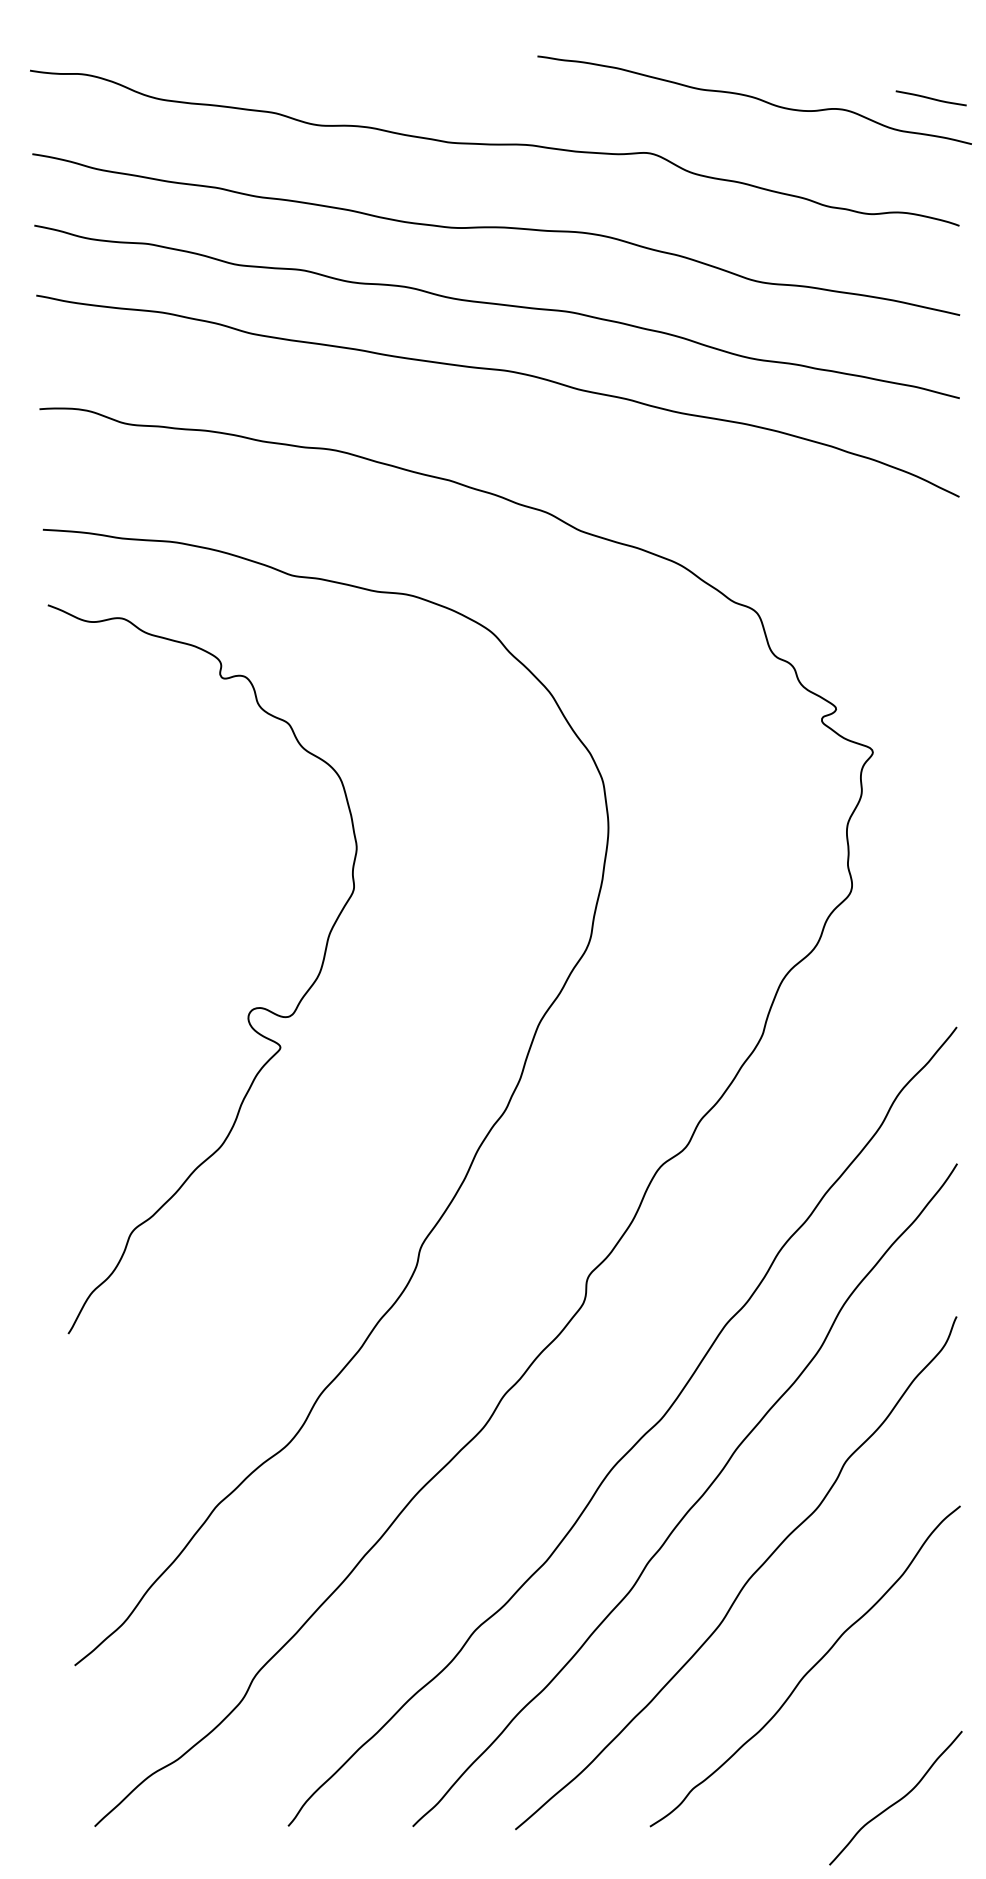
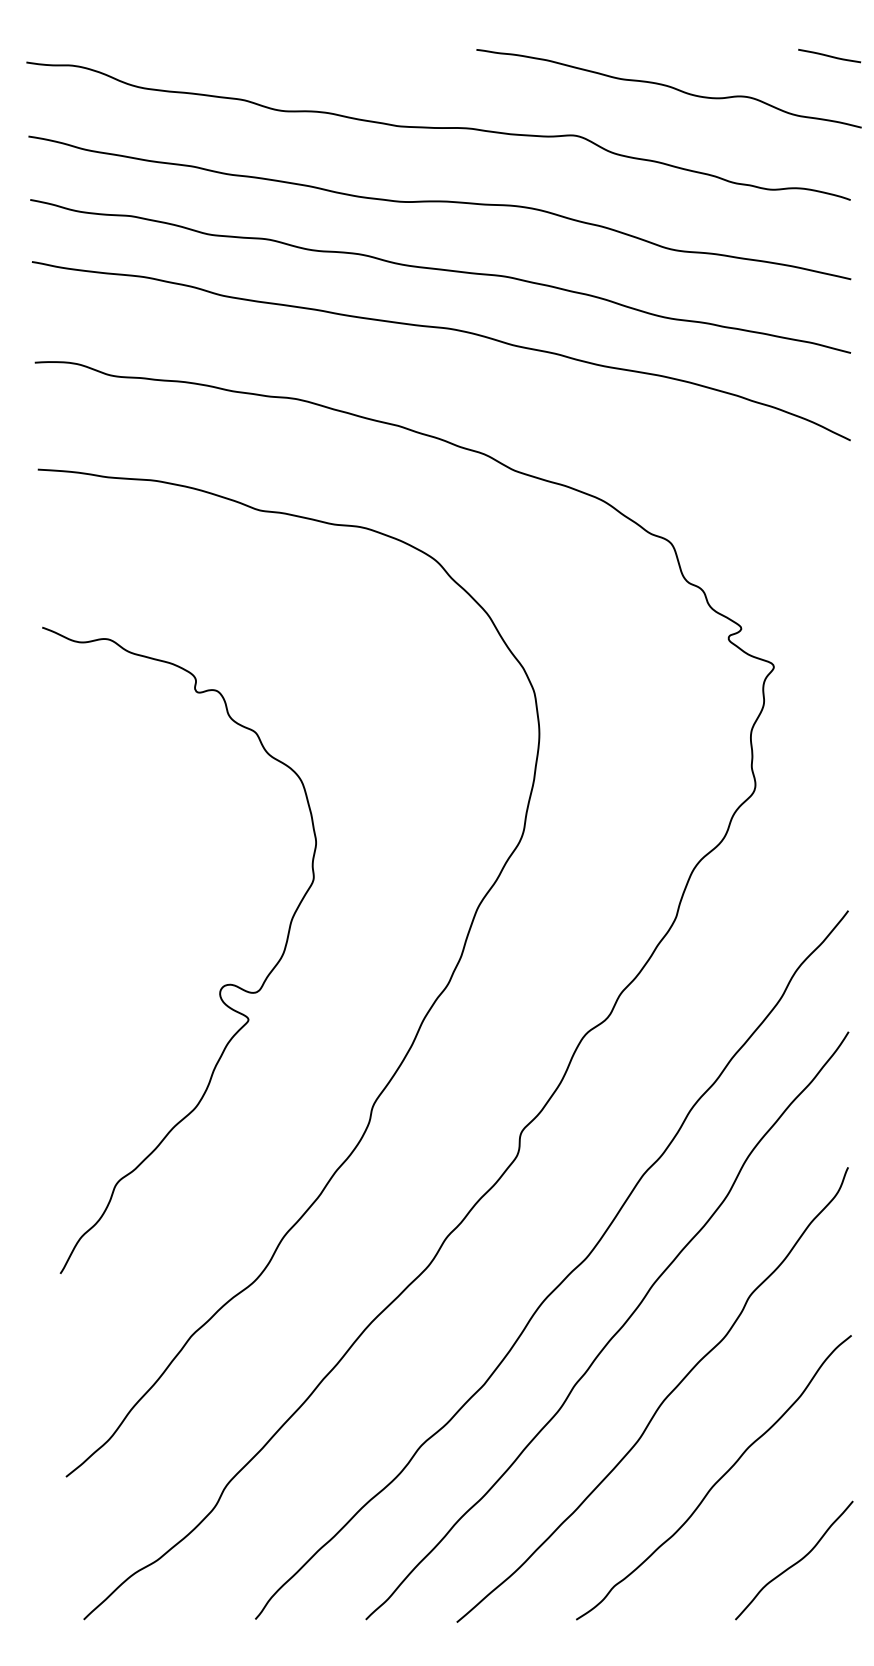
line: (931, 97) -> (829, 55), moved
curve: (248, 1012) -> (220, 988), moved
curve: (897, 1800) -> (795, 1562), moved

